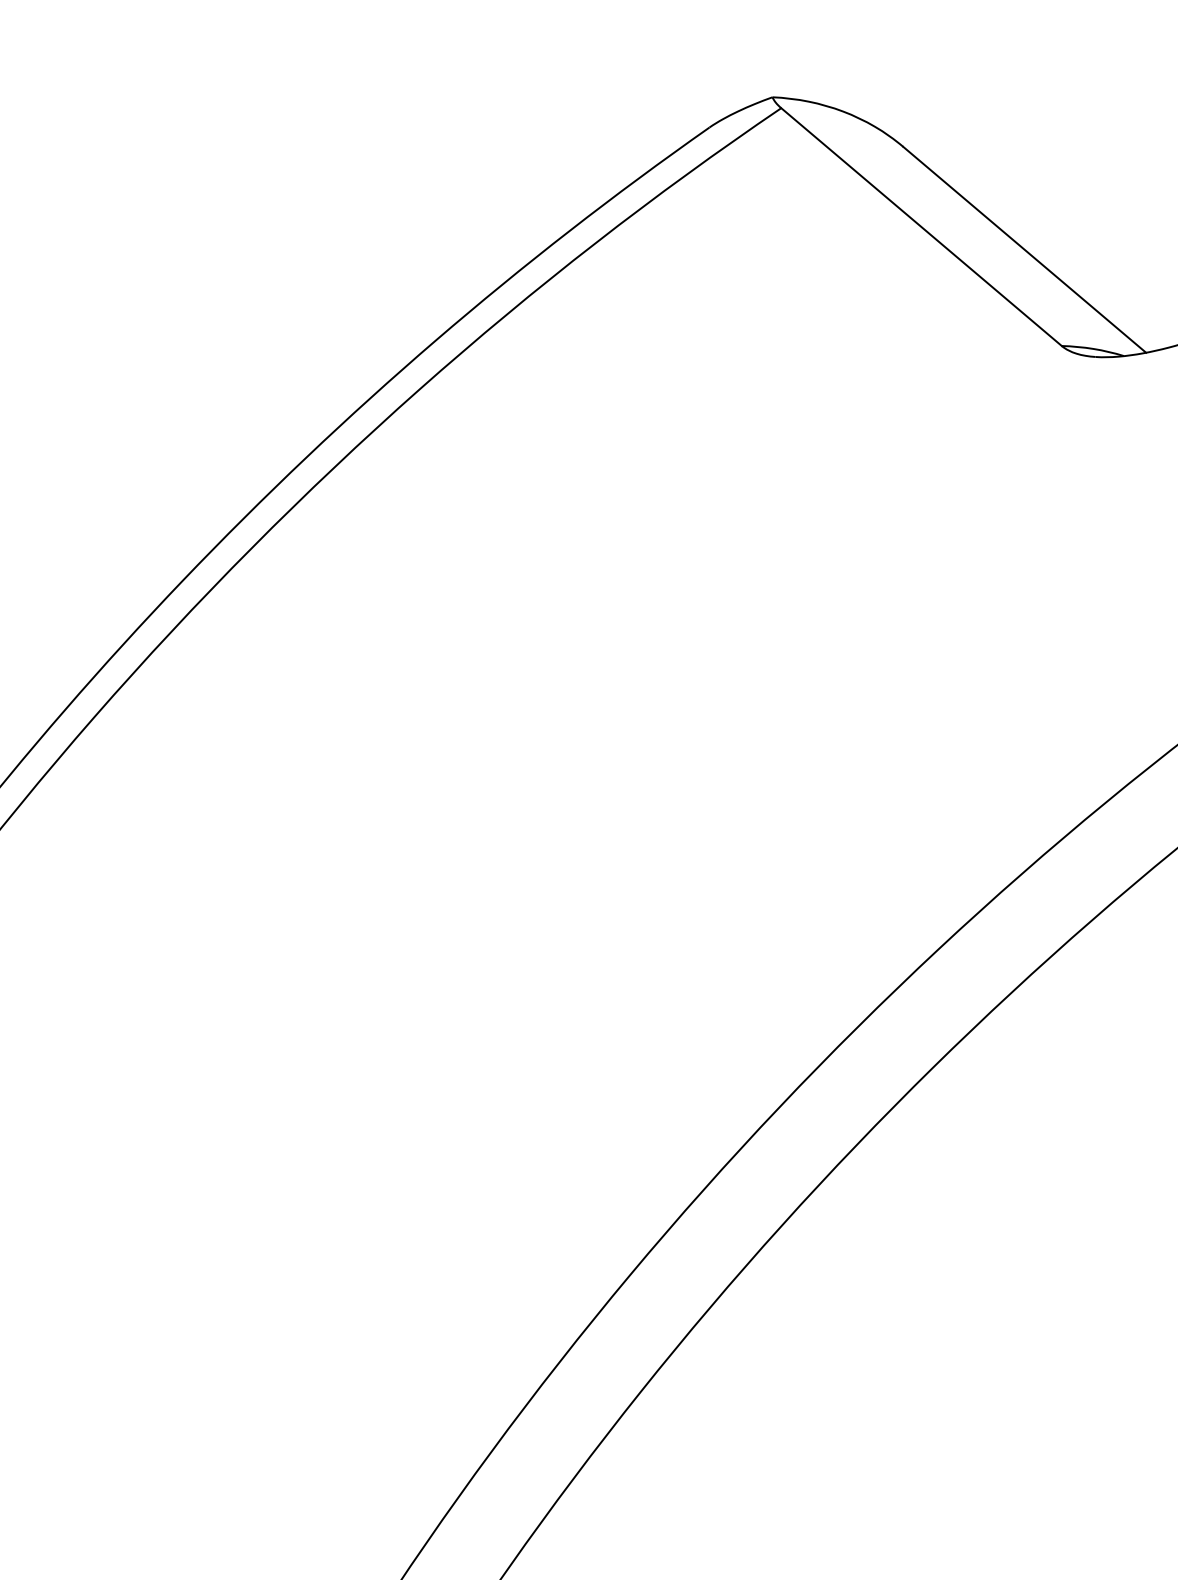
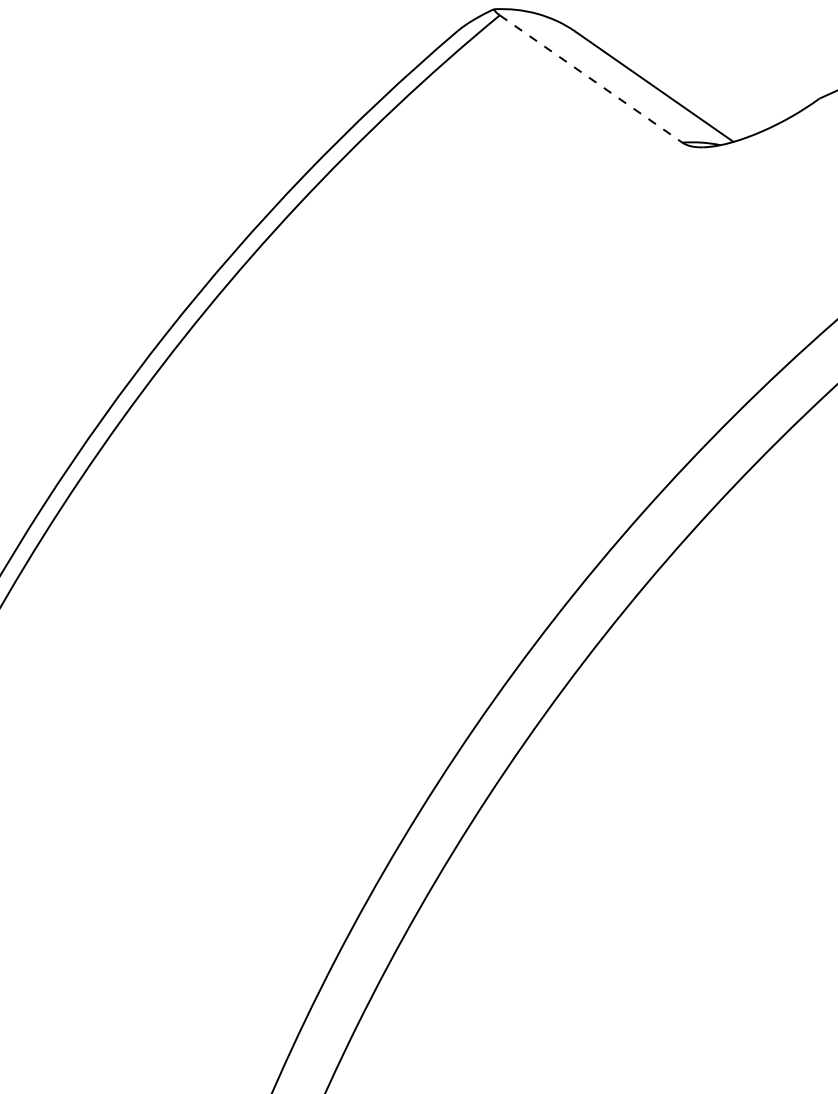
line: (922, 227) -> (591, 79), solid -> dashed

